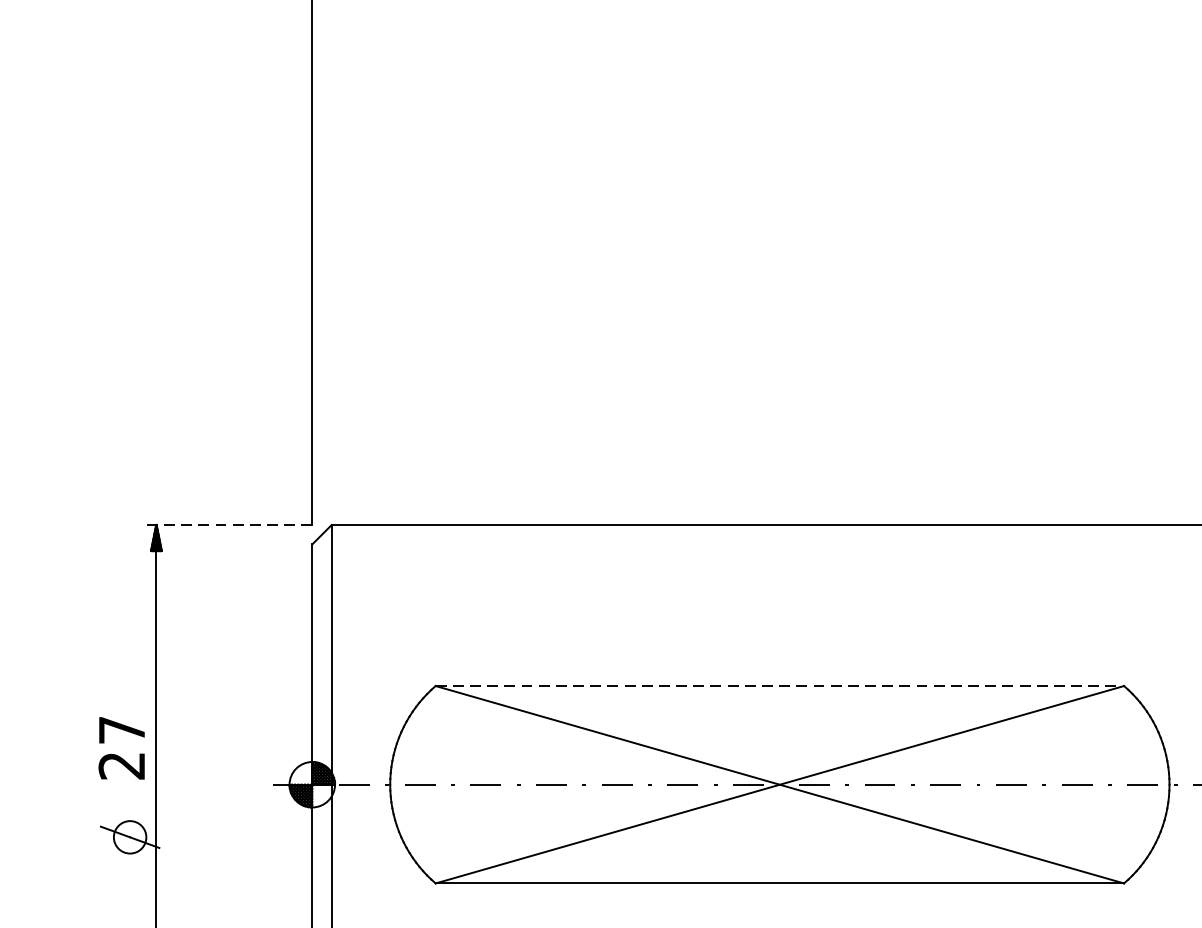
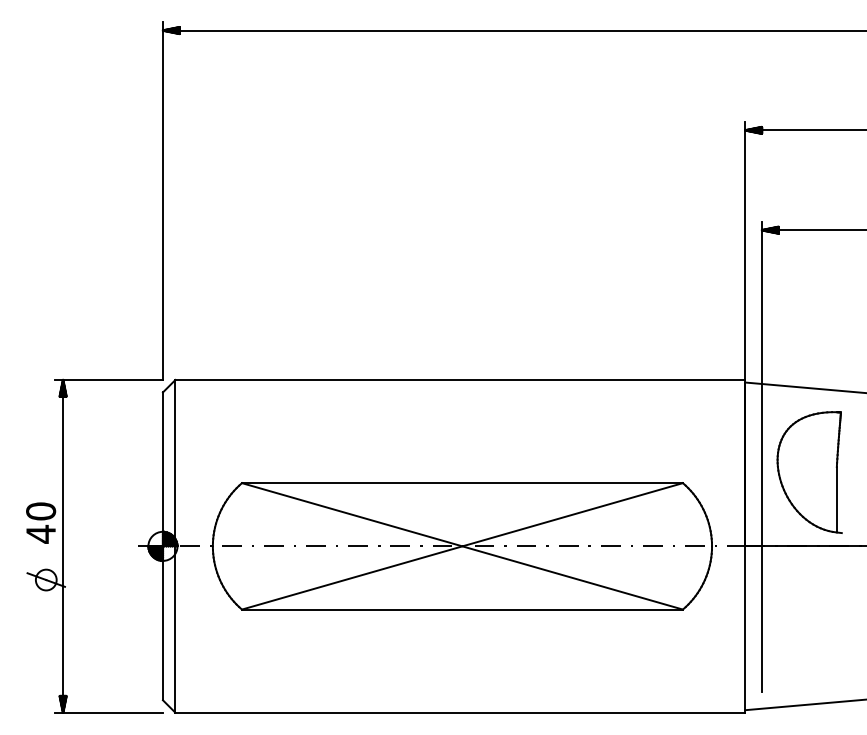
line: (227, 524) -> (108, 379), dashed -> solid
line: (779, 686) -> (462, 483), dashed -> solid
text: (122, 747) -> (41, 522), 27 -> 40

